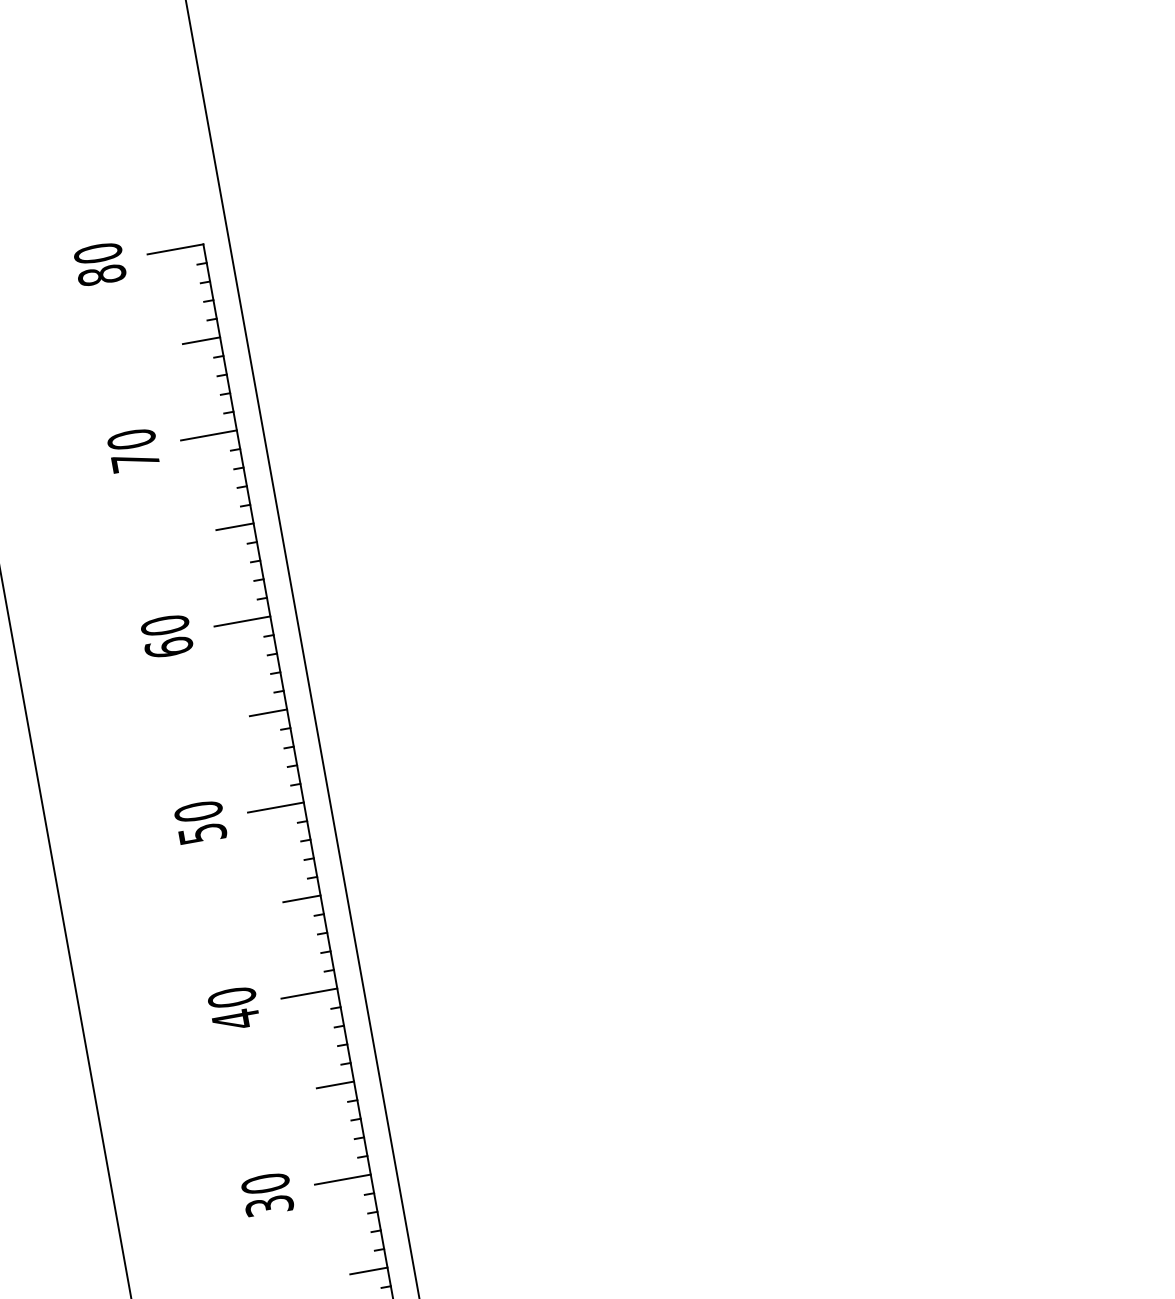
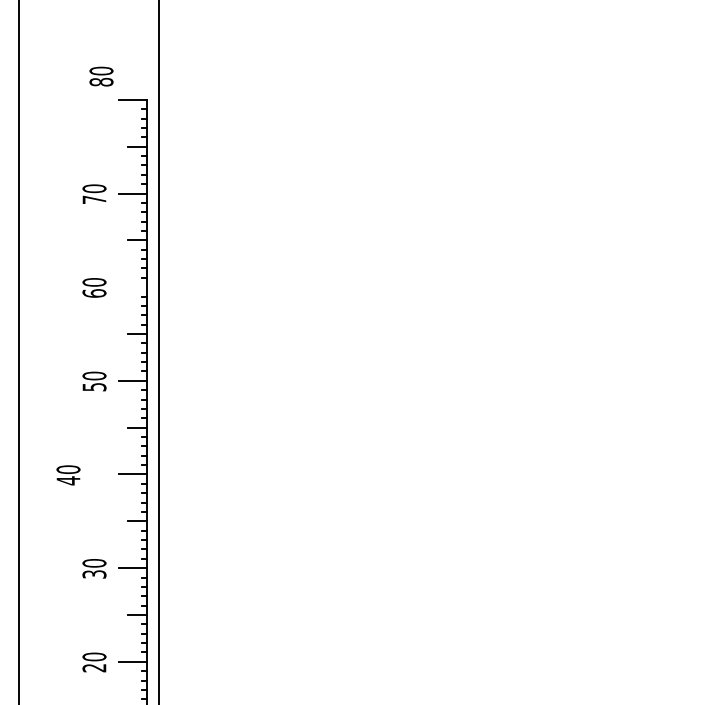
text: (100, 264) -> (101, 76), moved
line: (242, 622) -> (132, 287), removed
text: (234, 1009) -> (68, 475), moved

